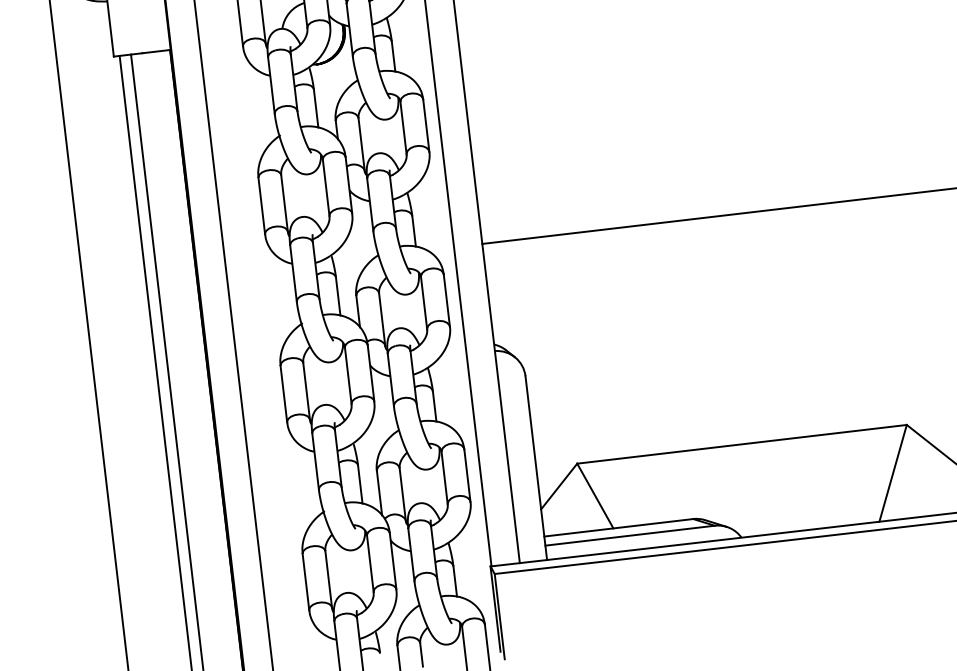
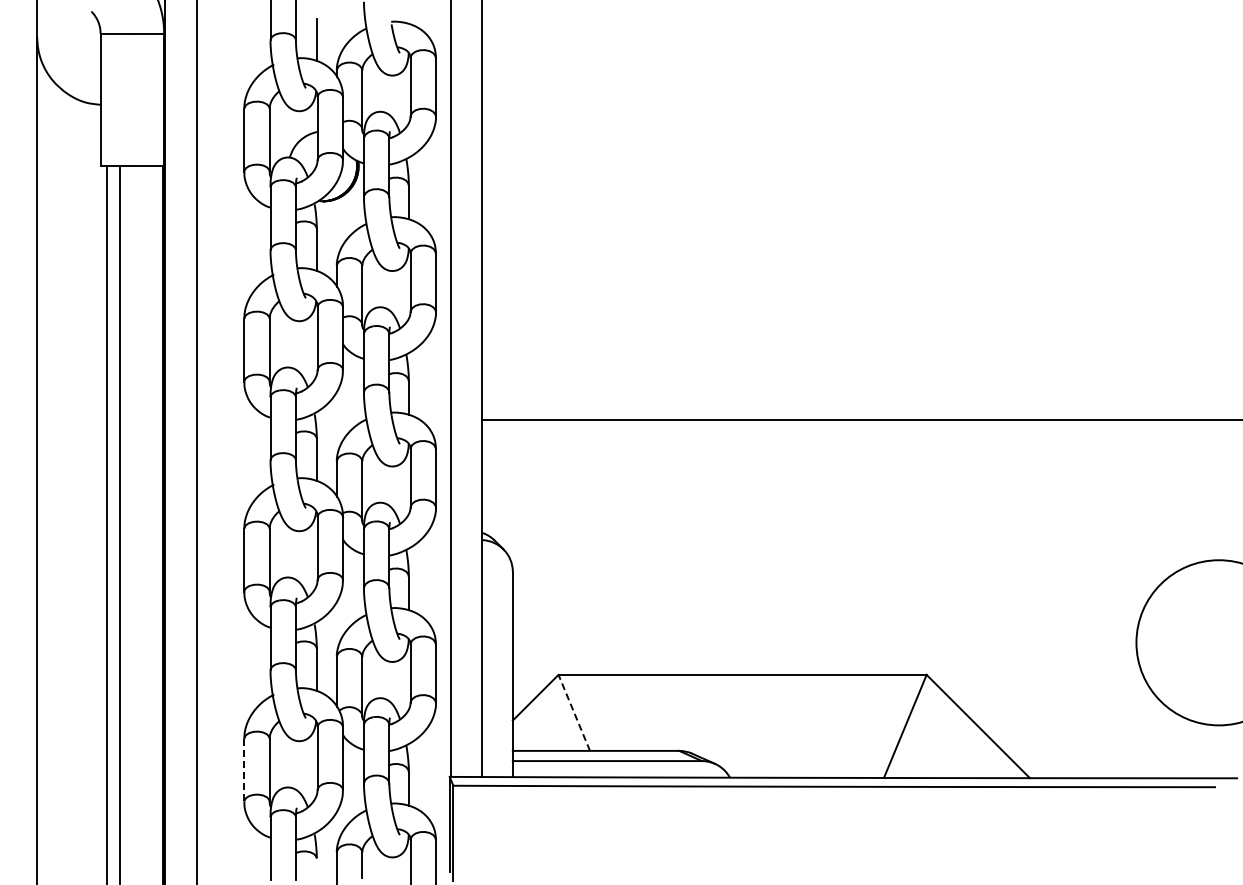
line: (595, 495) -> (574, 712), solid -> dashed
line: (306, 582) -> (244, 770), solid -> dashed

